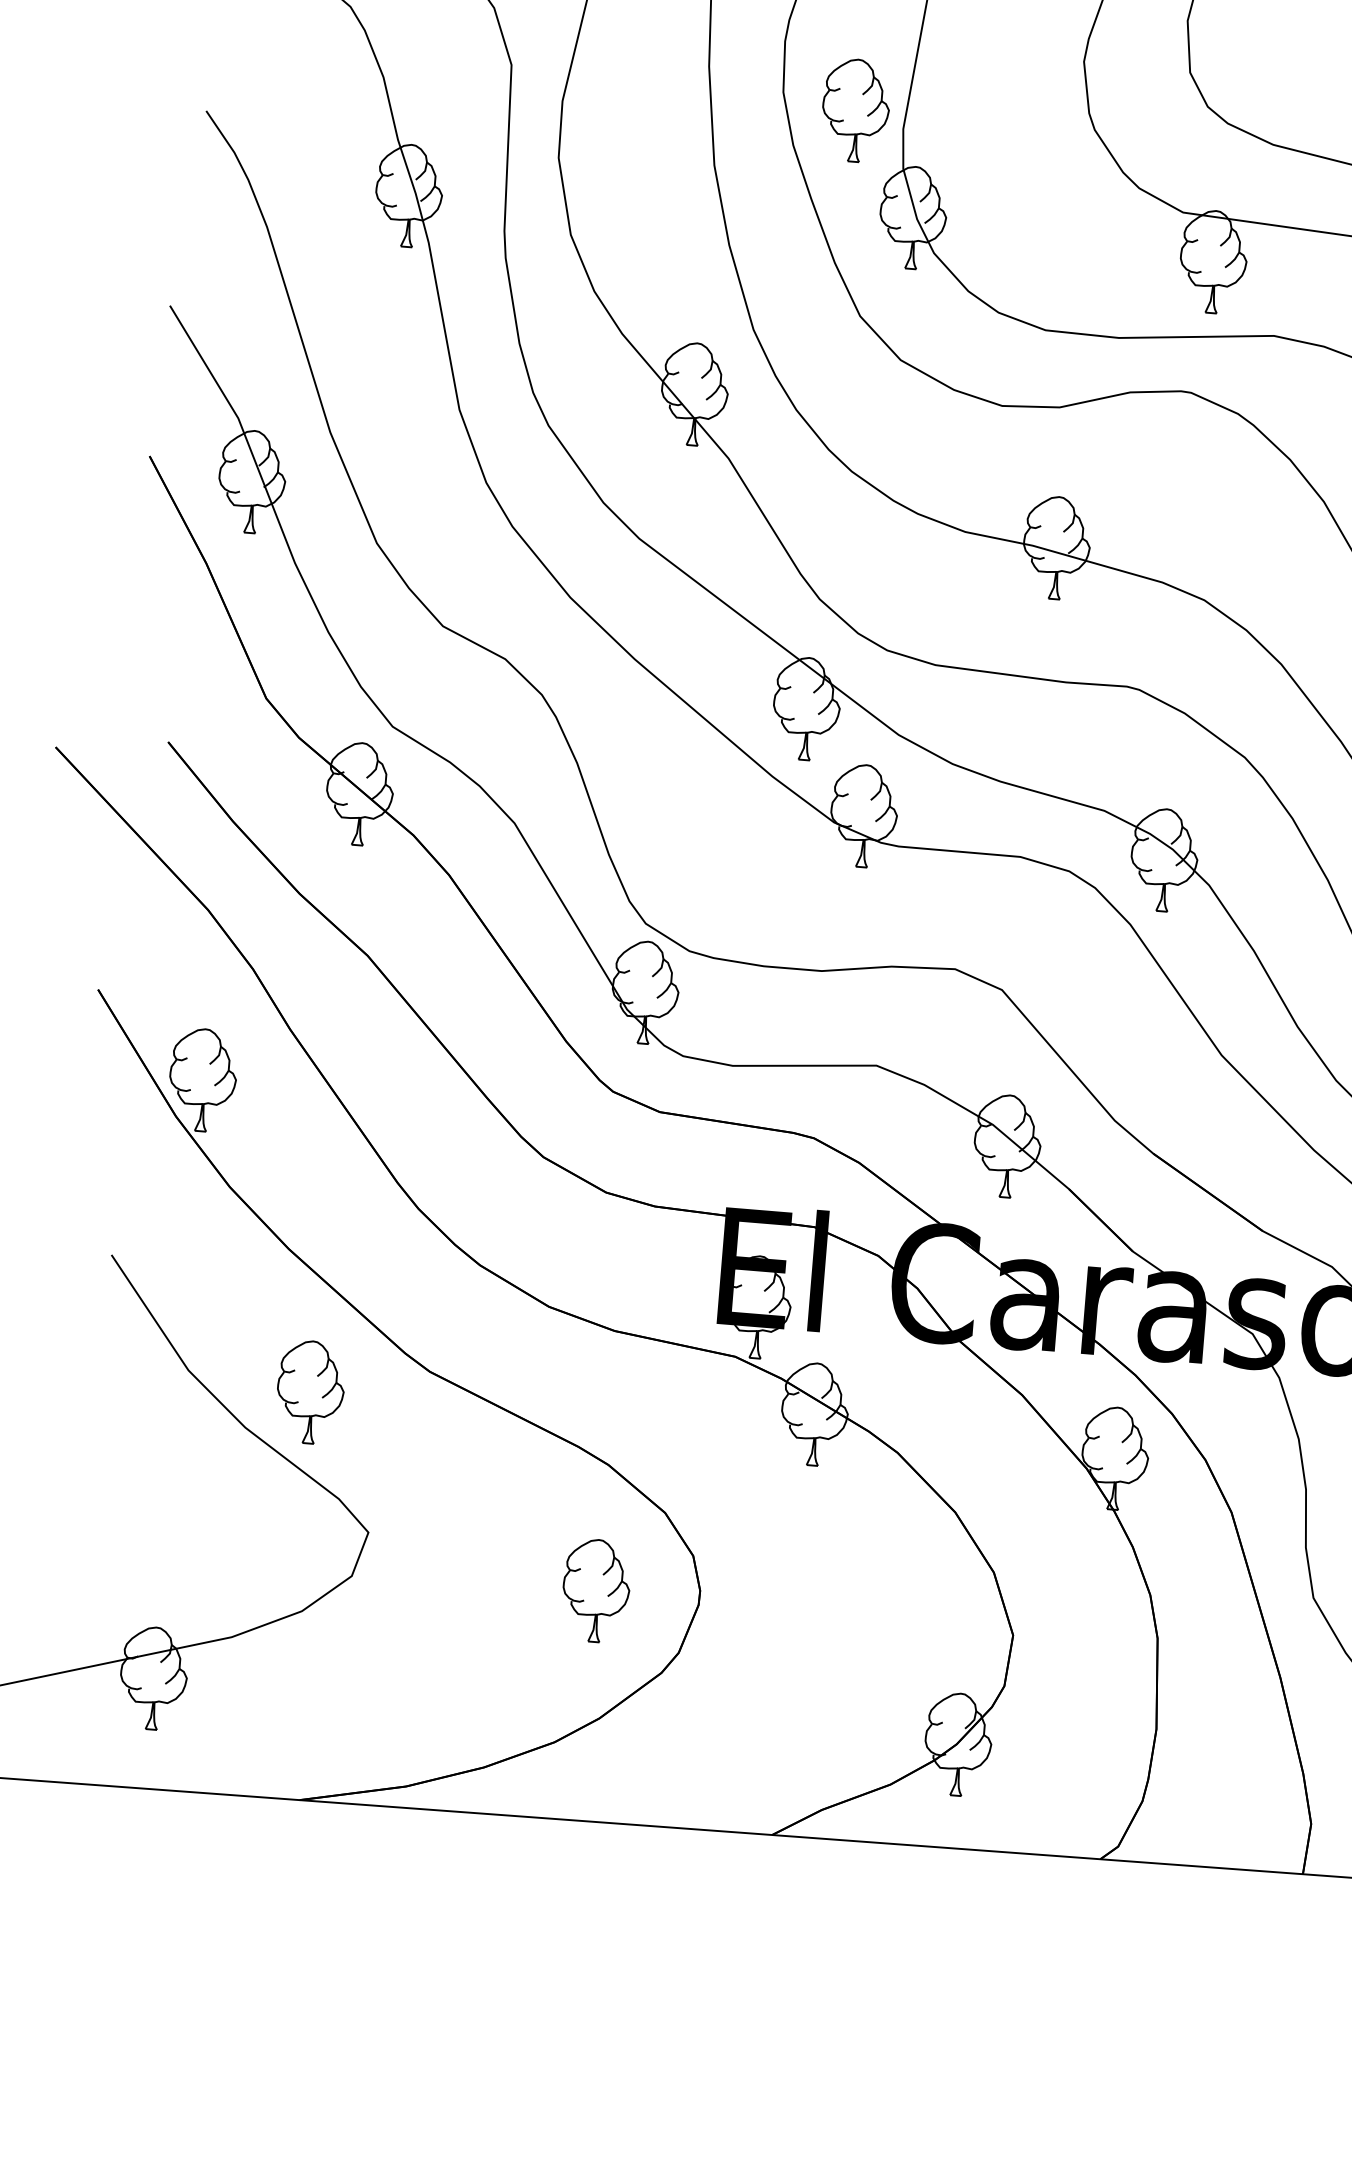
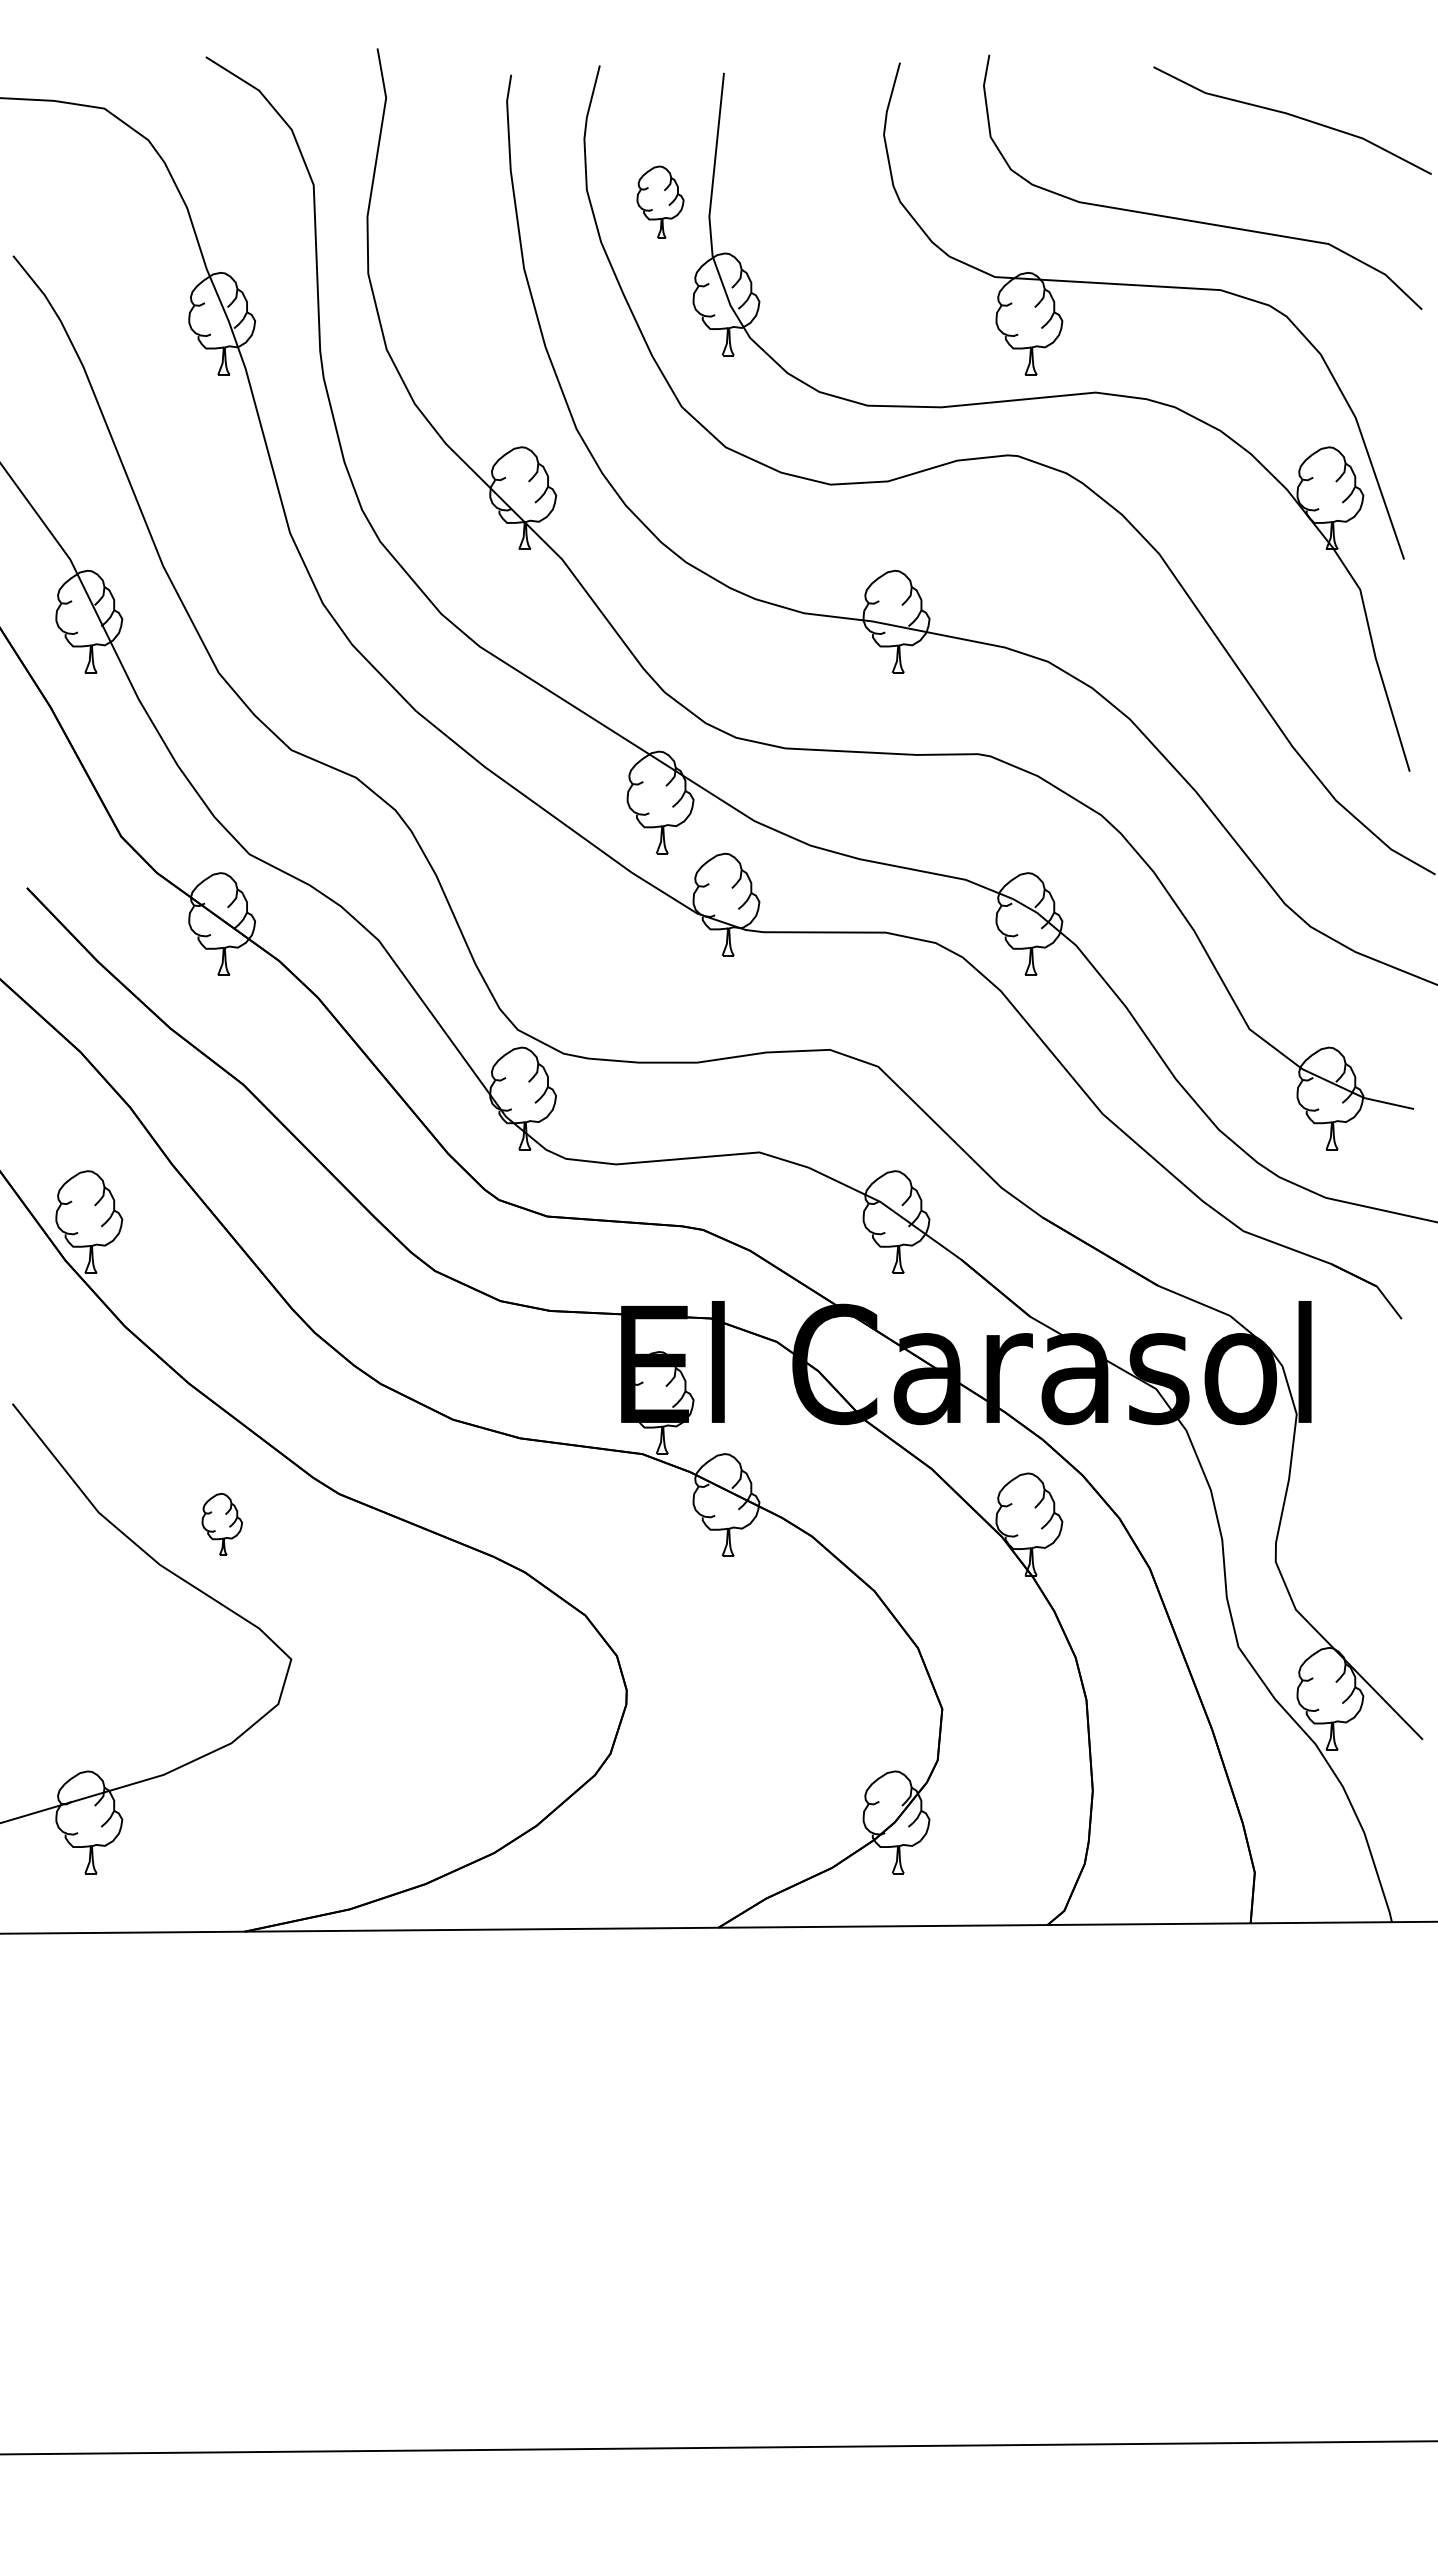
part: (855, 109) -> (660, 201), size x0.7
part: (310, 1392) -> (222, 1524), size x0.6
part: (595, 1590) -> (522, 1698), removed

